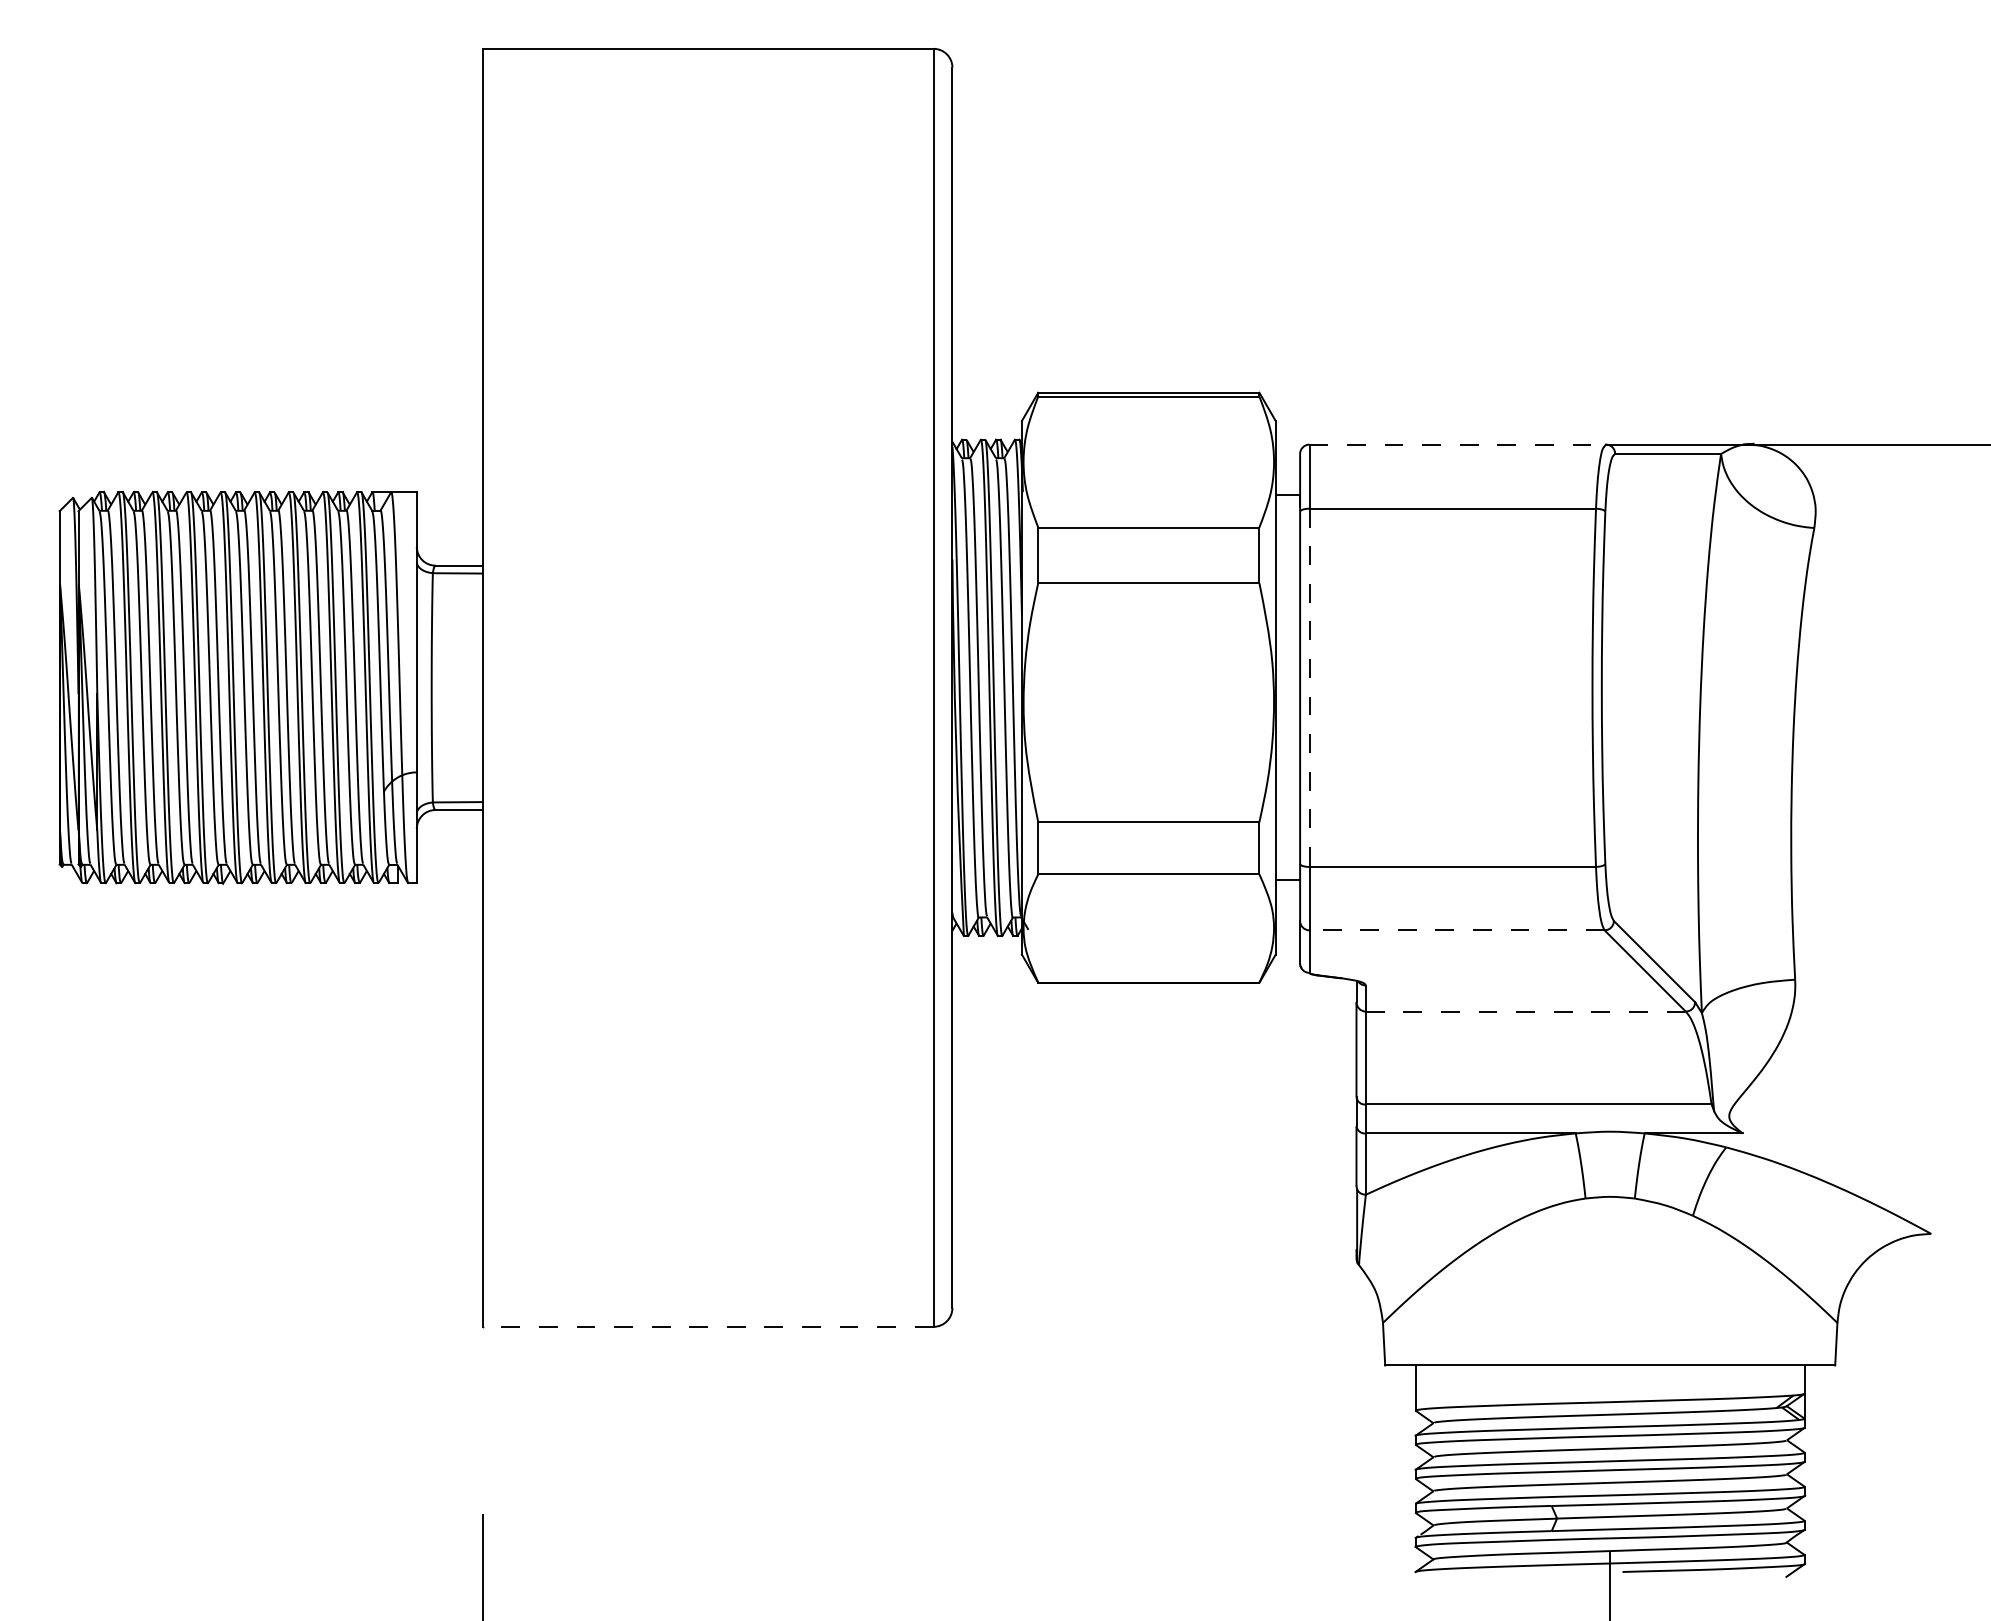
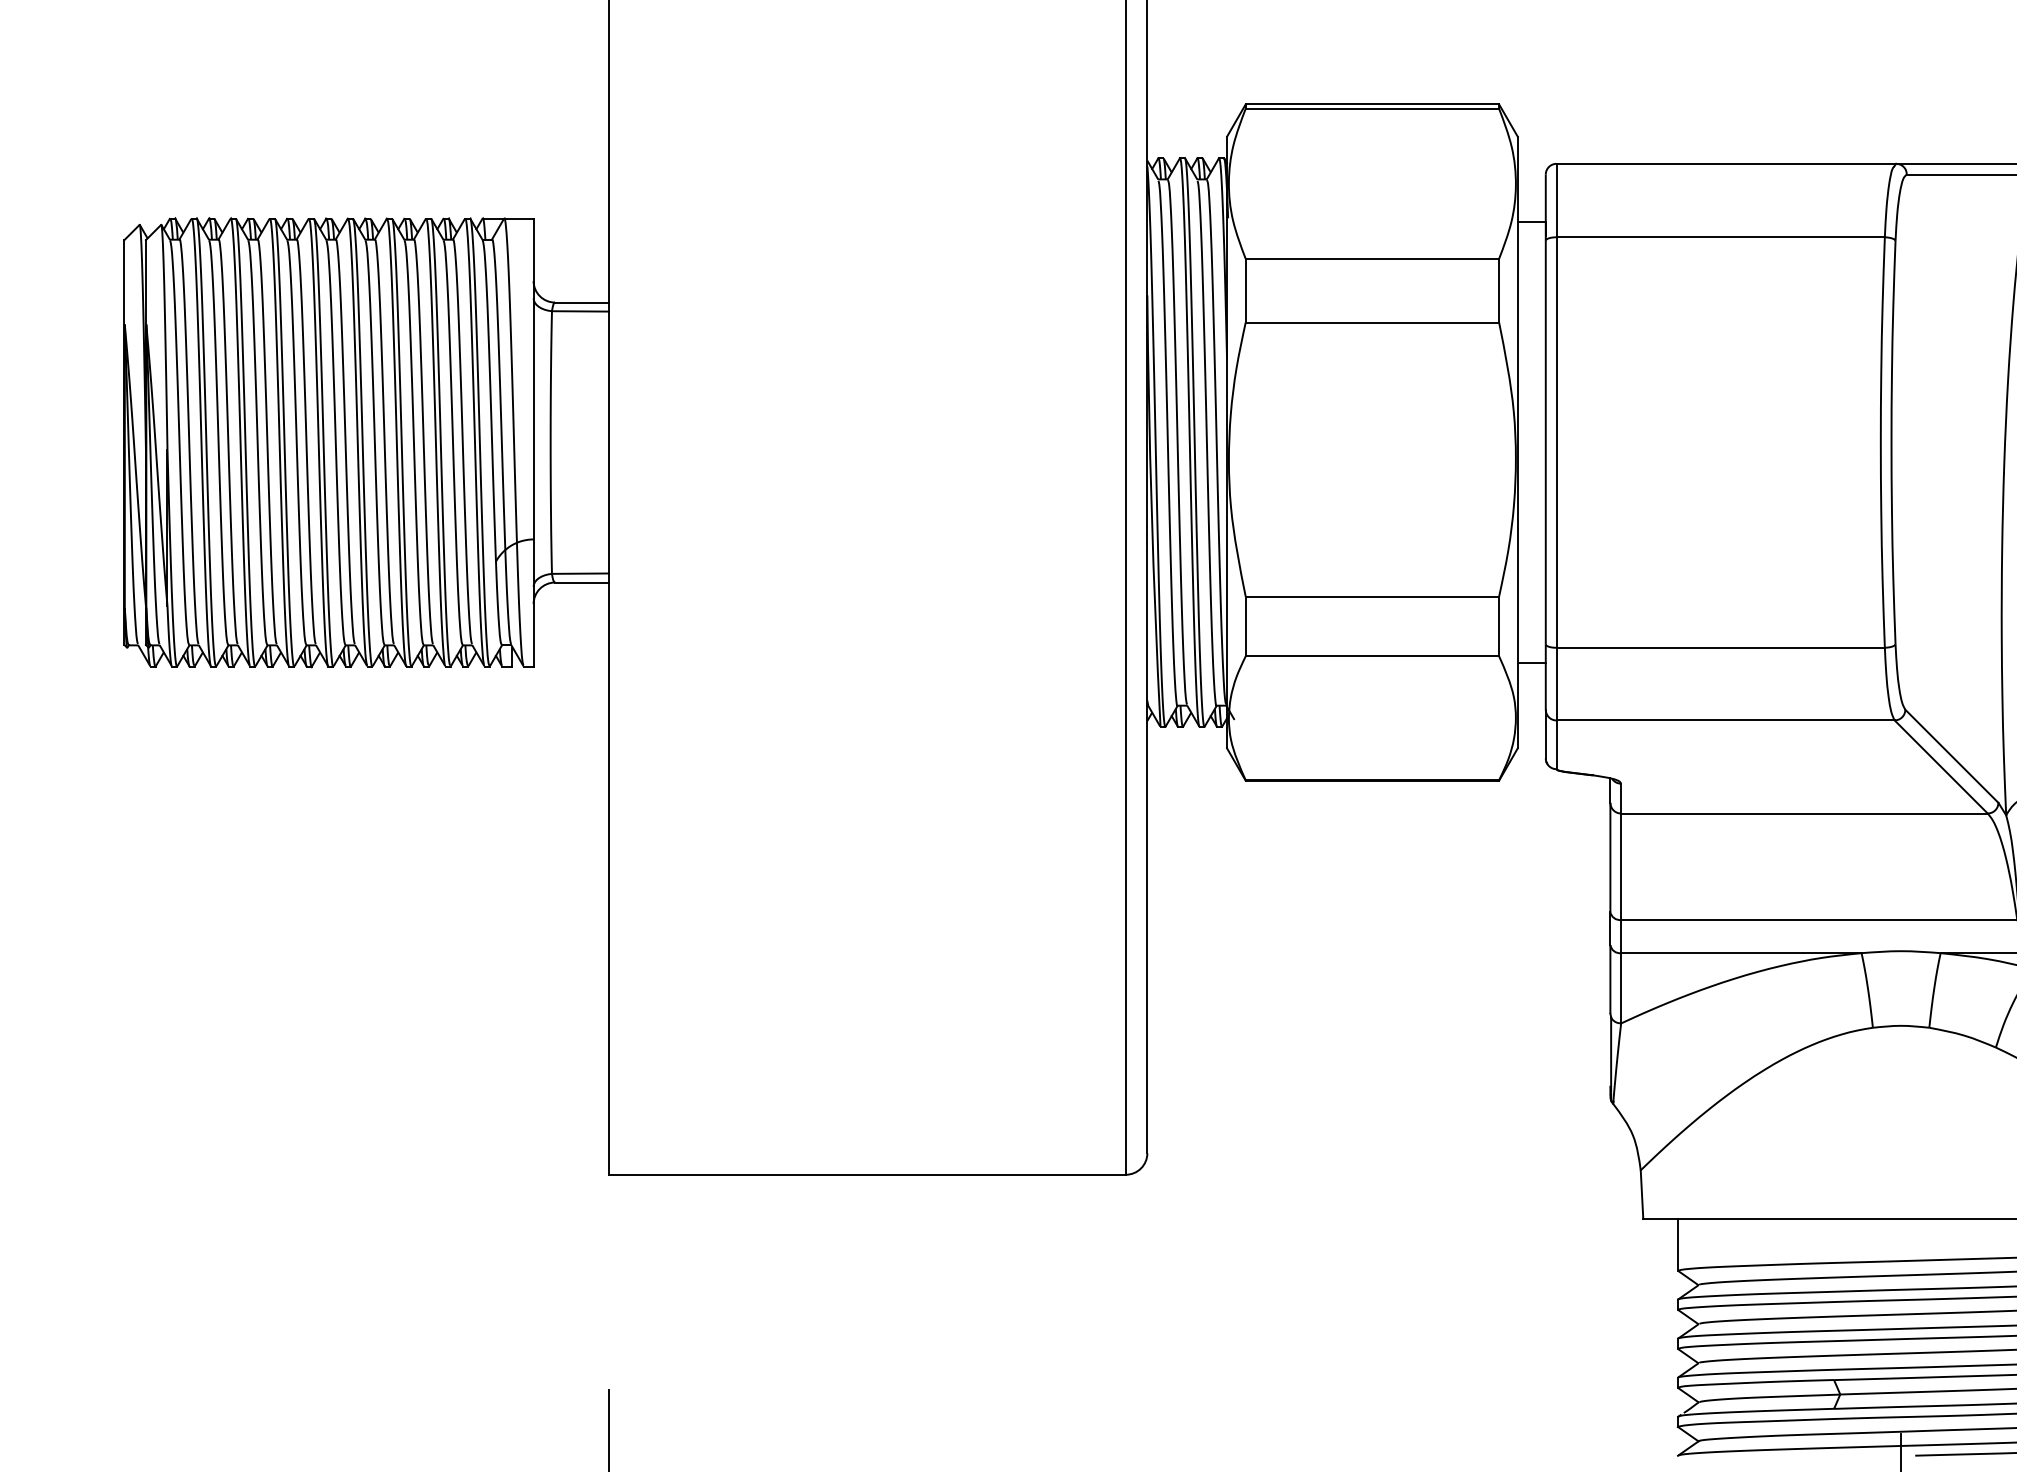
line: (1458, 444) -> (1727, 163), dashed -> solid
line: (1309, 688) -> (1556, 443), dashed -> solid
line: (1457, 930) -> (1726, 720), dashed -> solid
line: (1525, 1011) -> (1804, 813), dashed -> solid
line: (708, 1326) -> (867, 1174), dashed -> solid

